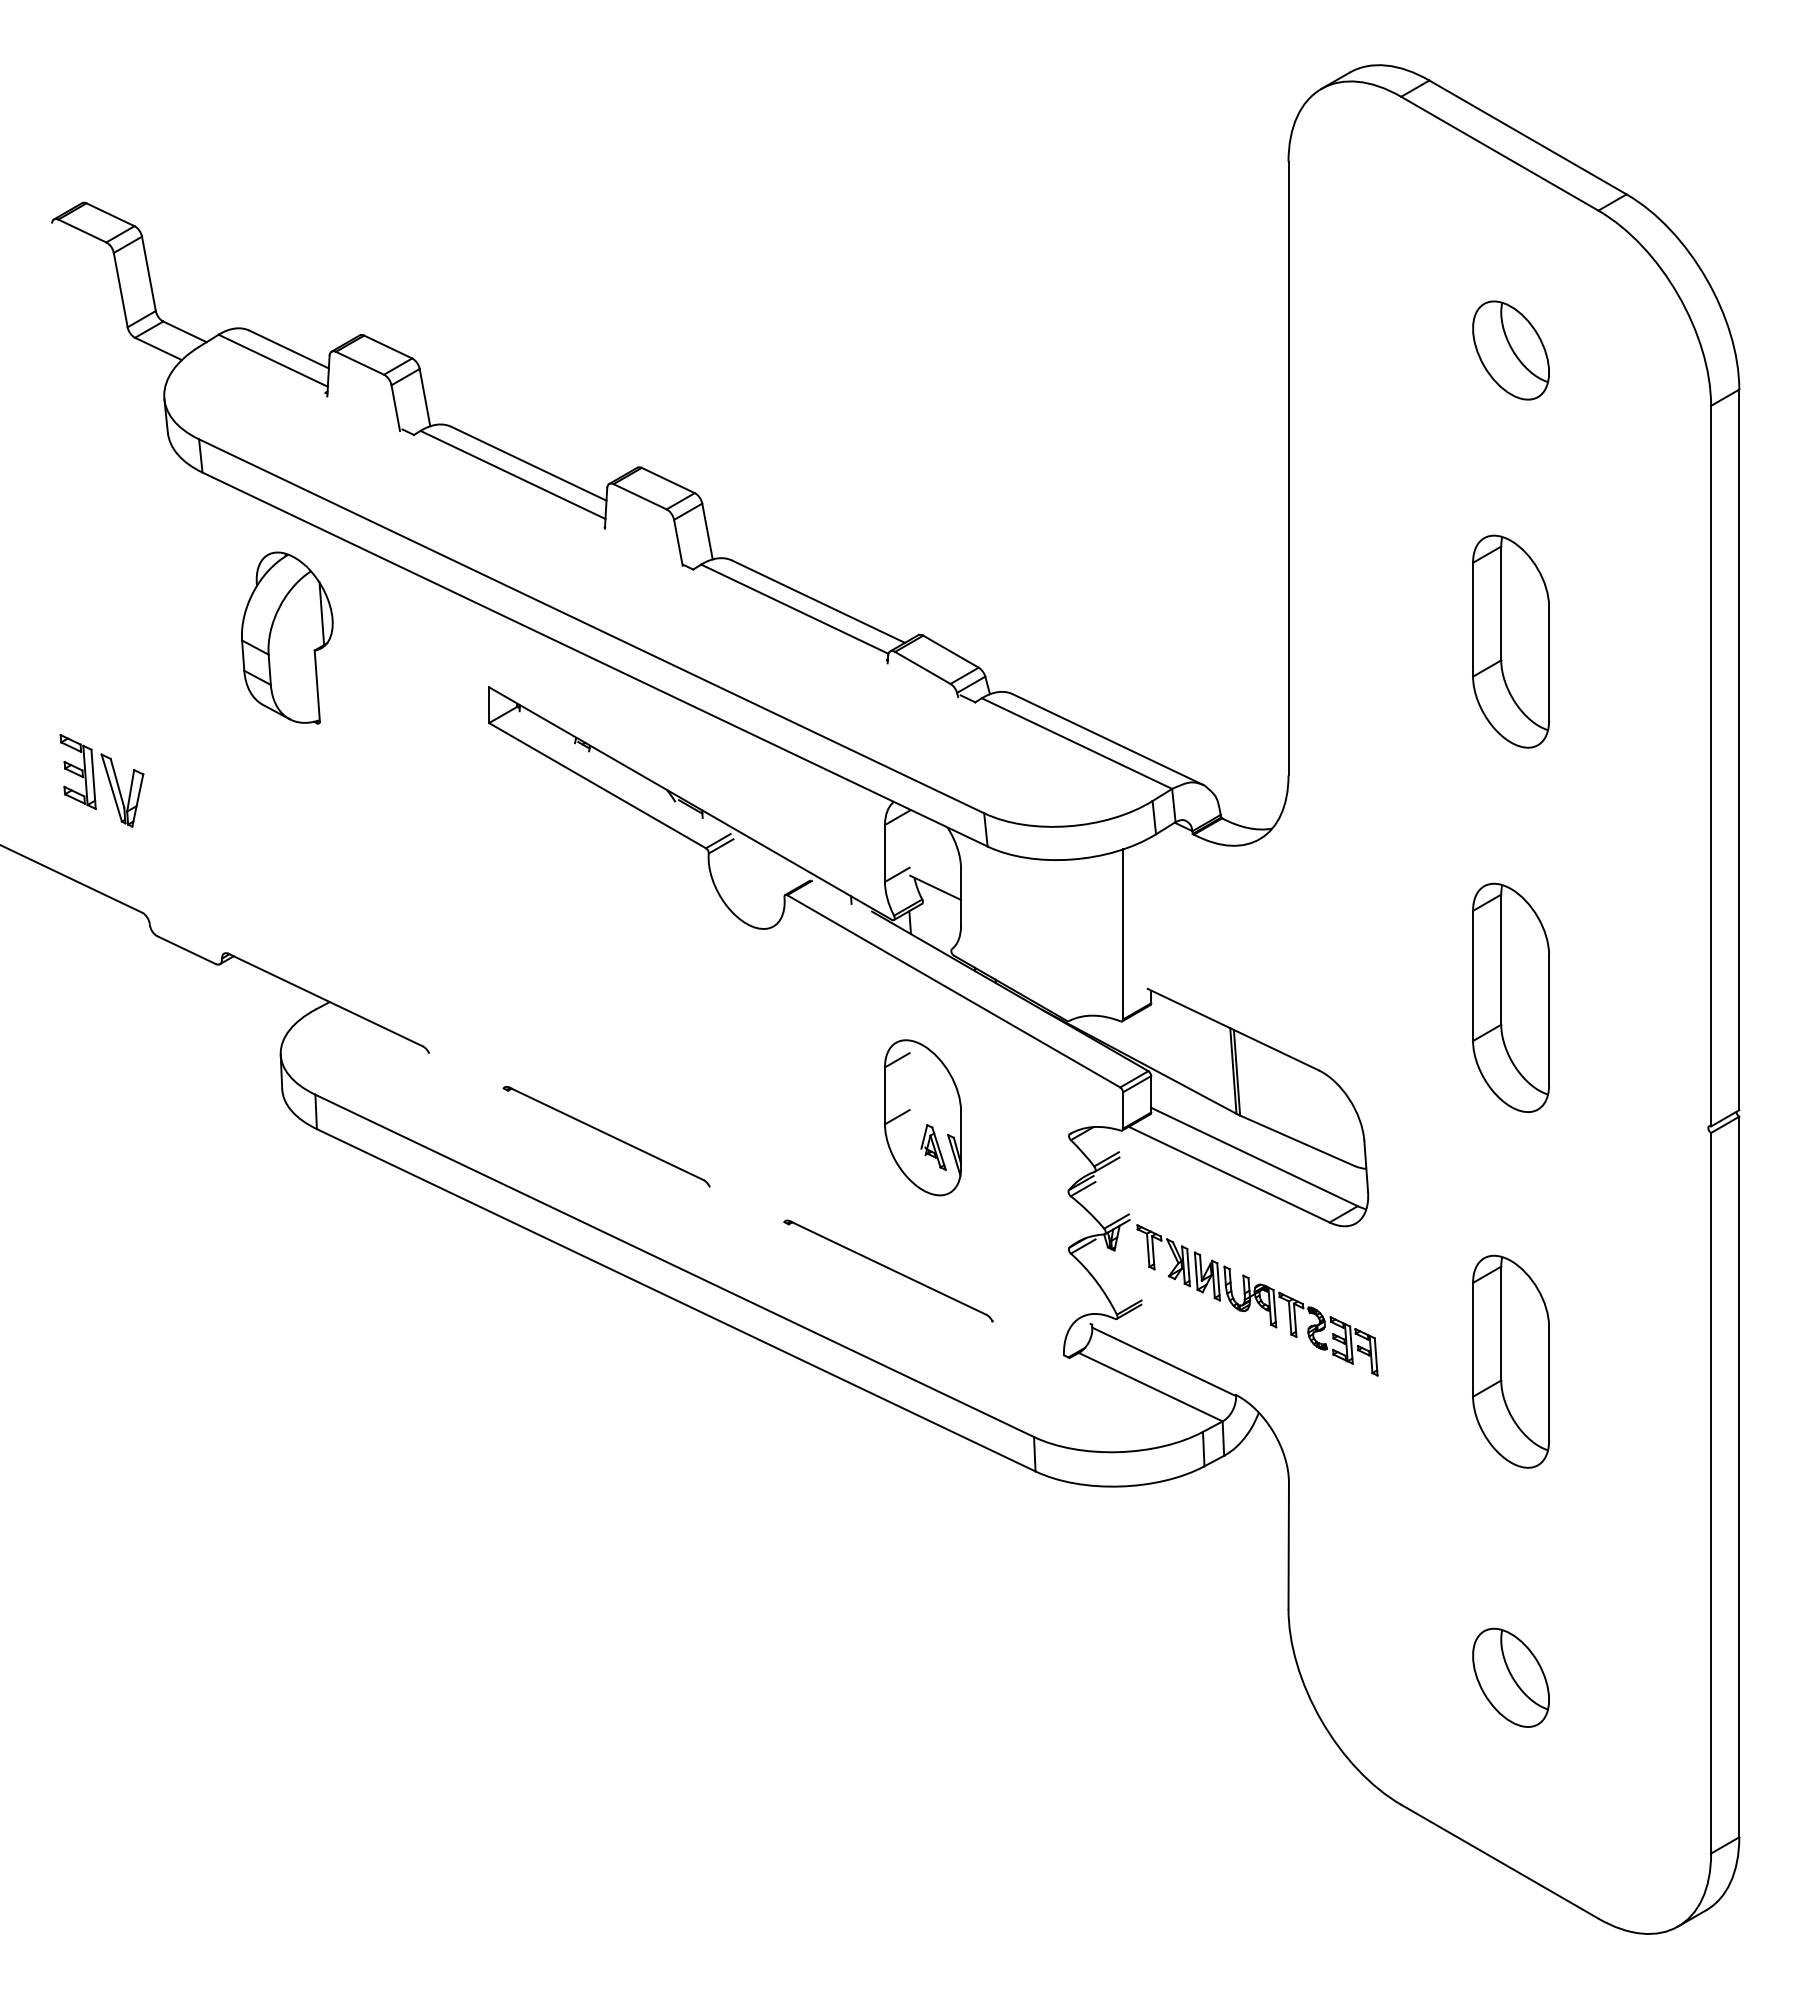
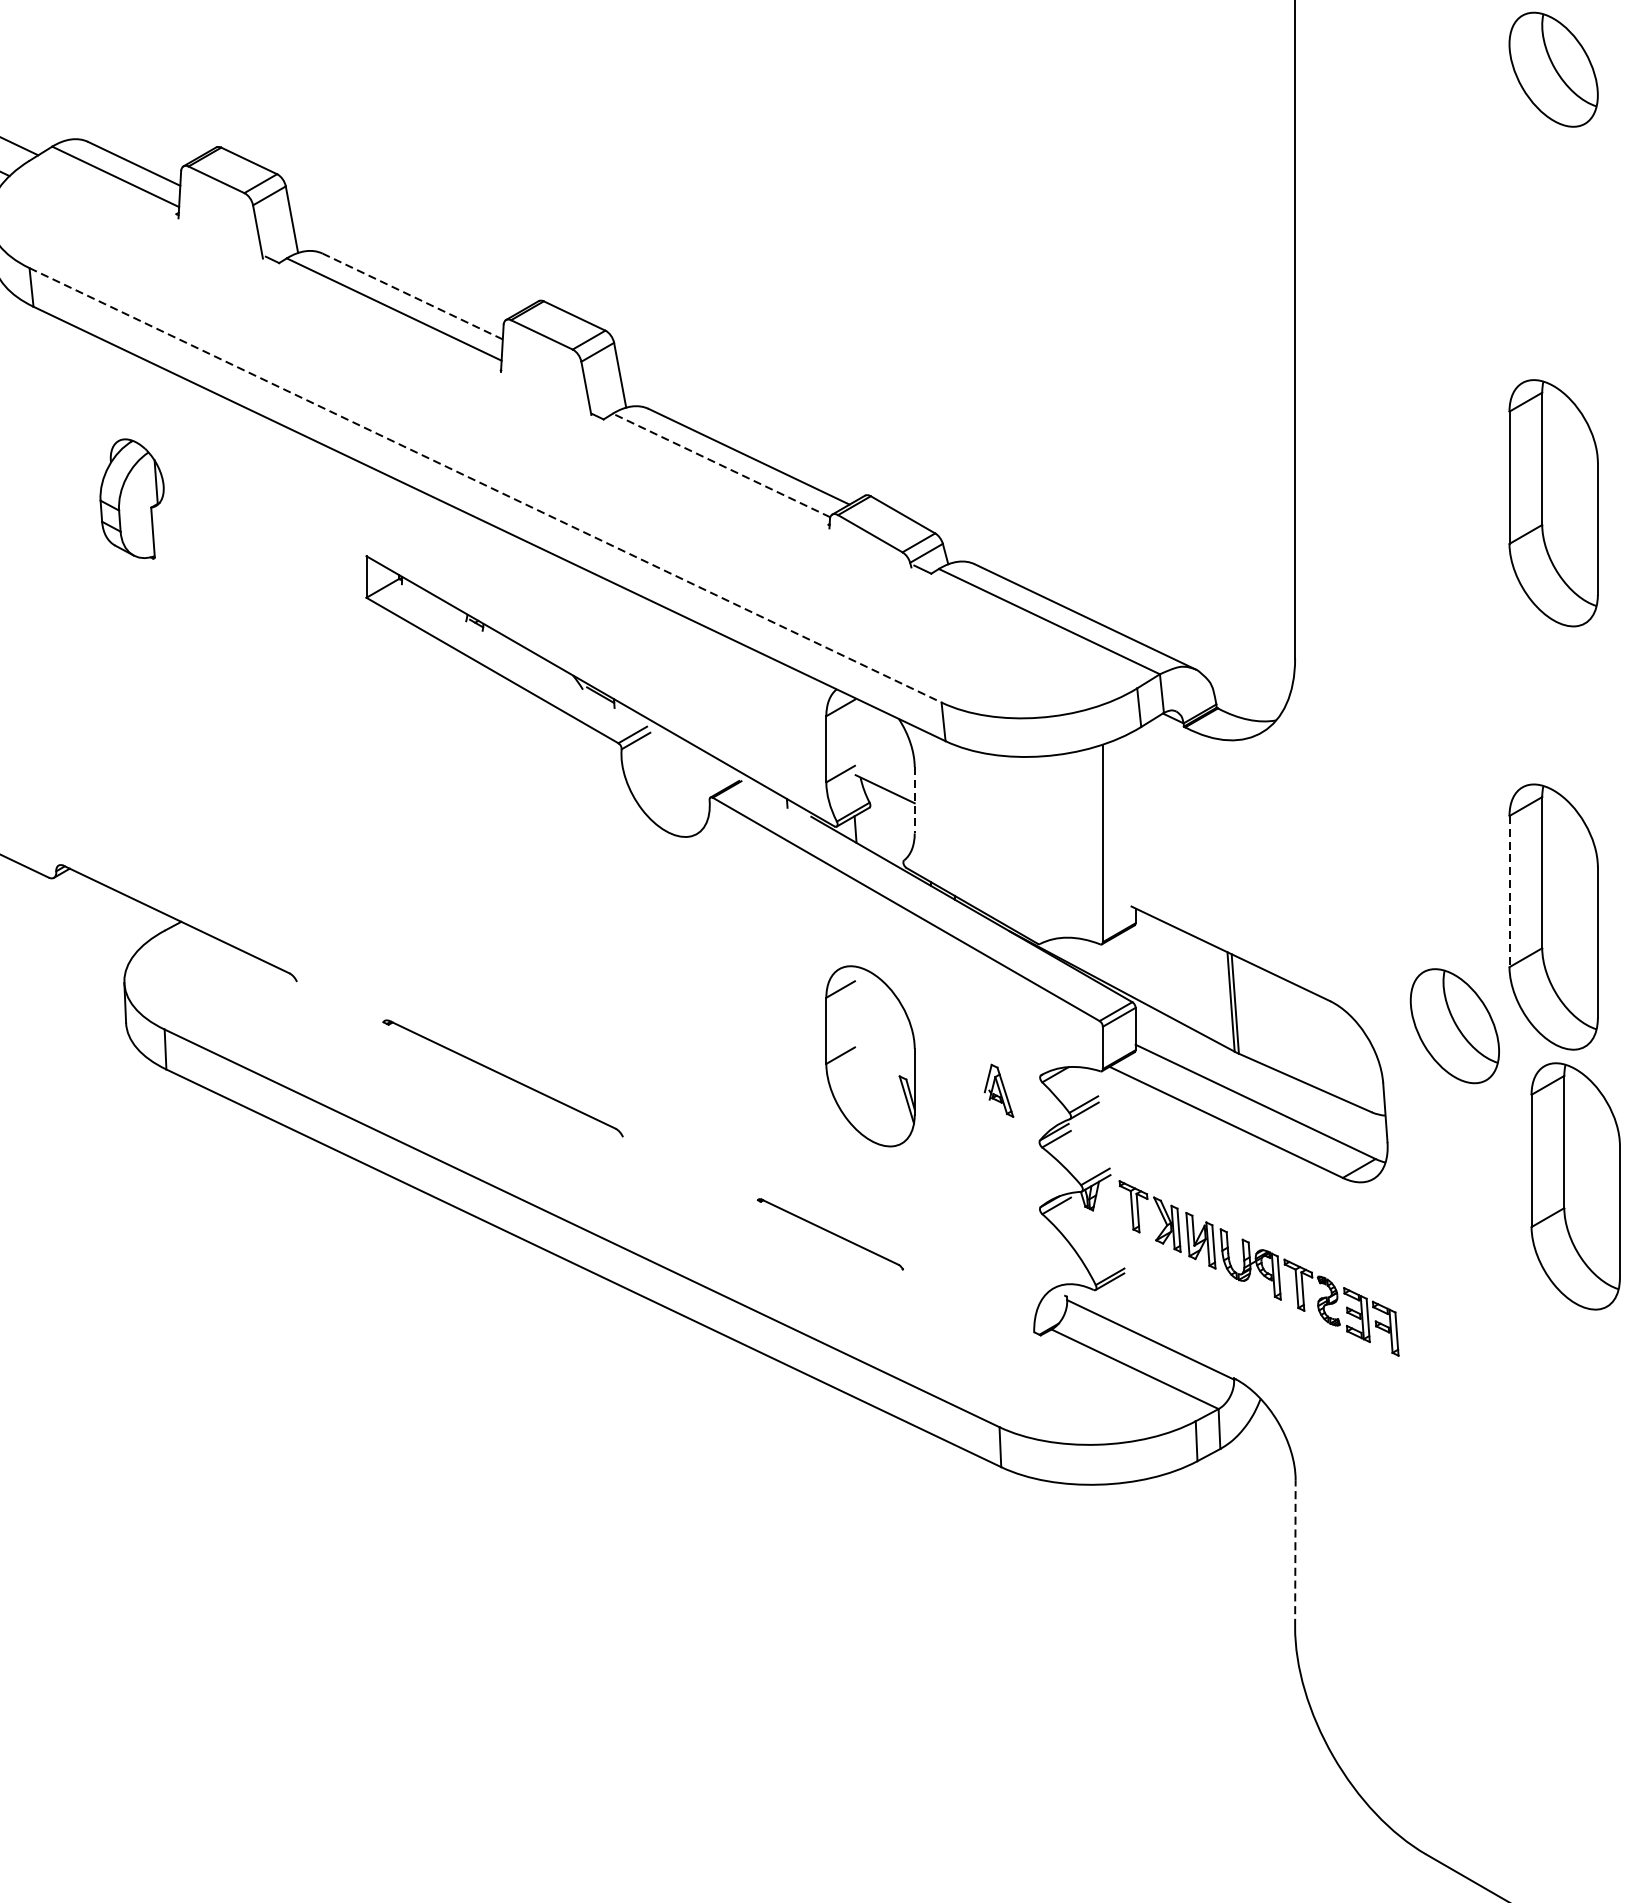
part: (1510, 350) -> (1553, 69), moved
line: (528, 463) -> (412, 296), solid -> dashed
line: (794, 609) -> (721, 465), solid -> dashed
line: (591, 626) -> (485, 485), solid -> dashed
part: (287, 637) -> (132, 498), size x0.6
line: (961, 897) -> (915, 800), solid -> dashed
line: (1473, 976) -> (1510, 892), solid -> dashed
part: (933, 1147) -> (998, 1090), moved
part: (888, 1270) -> (830, 1233), size x0.6
part: (1510, 1361) -> (1575, 1186), moved
line: (1288, 1545) -> (1295, 1553), solid -> dashed
part: (1510, 1677) -> (1454, 1025), moved

